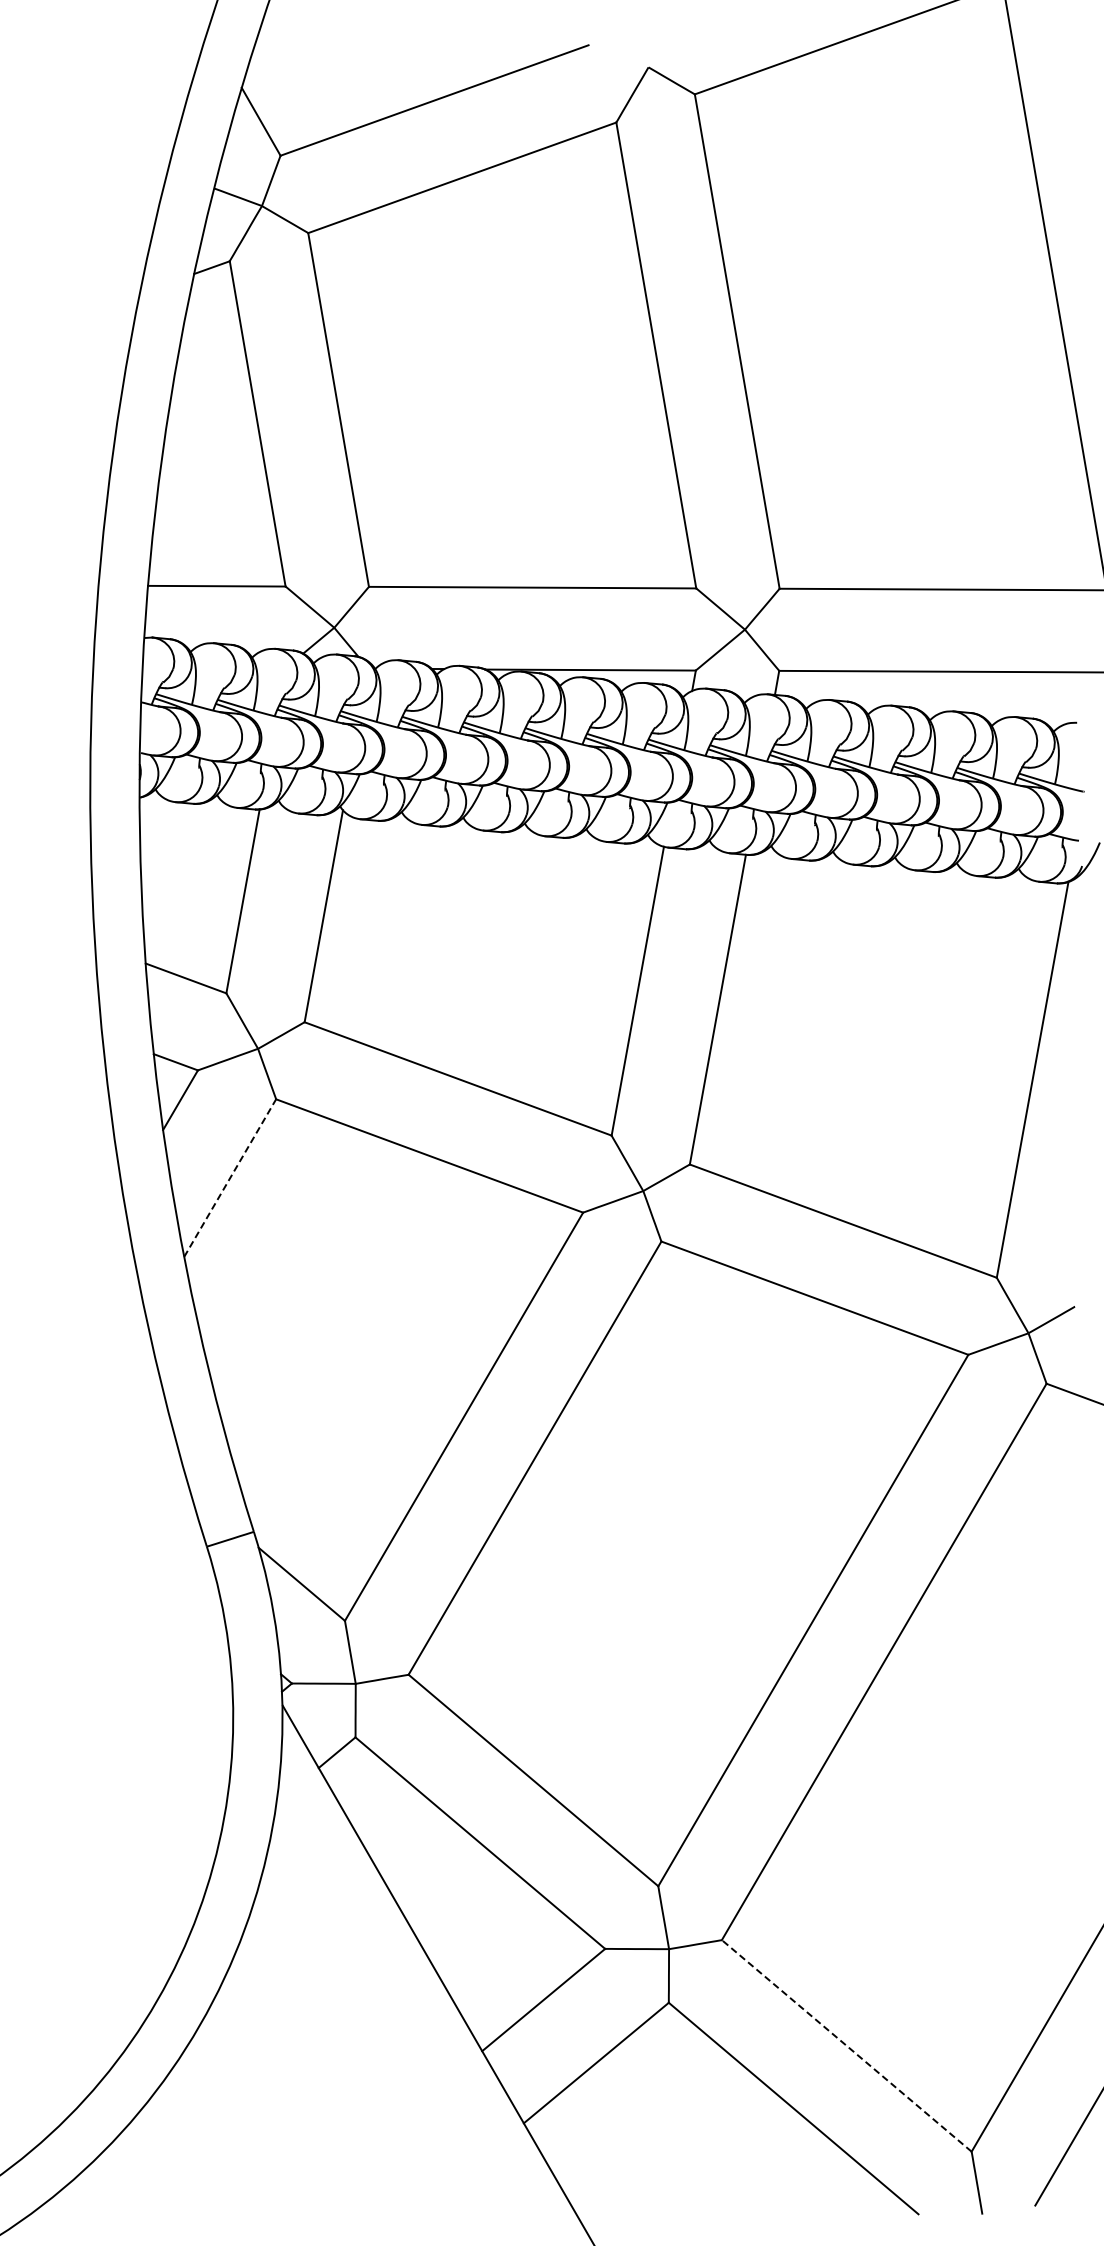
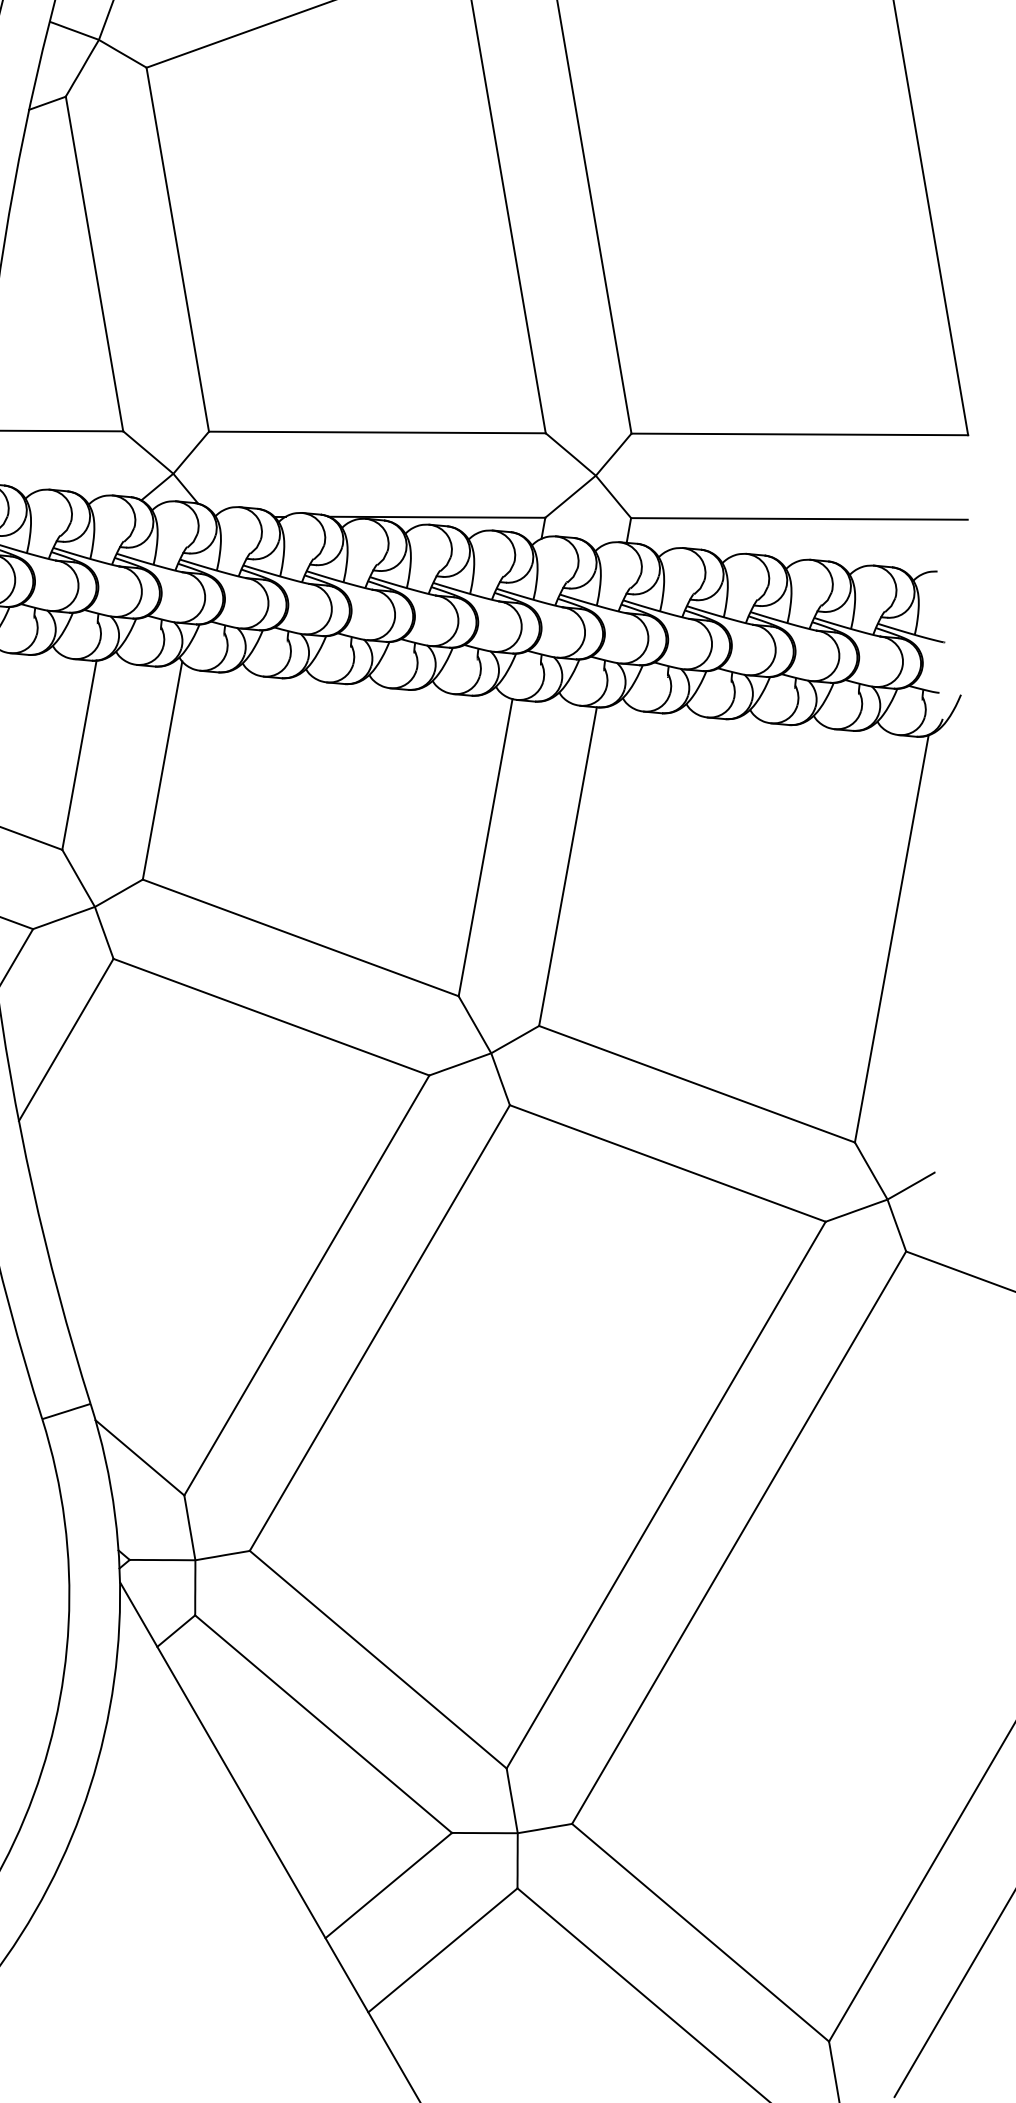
line: (230, 1177) -> (66, 1039), dashed -> solid
line: (846, 2045) -> (700, 1932), dashed -> solid

